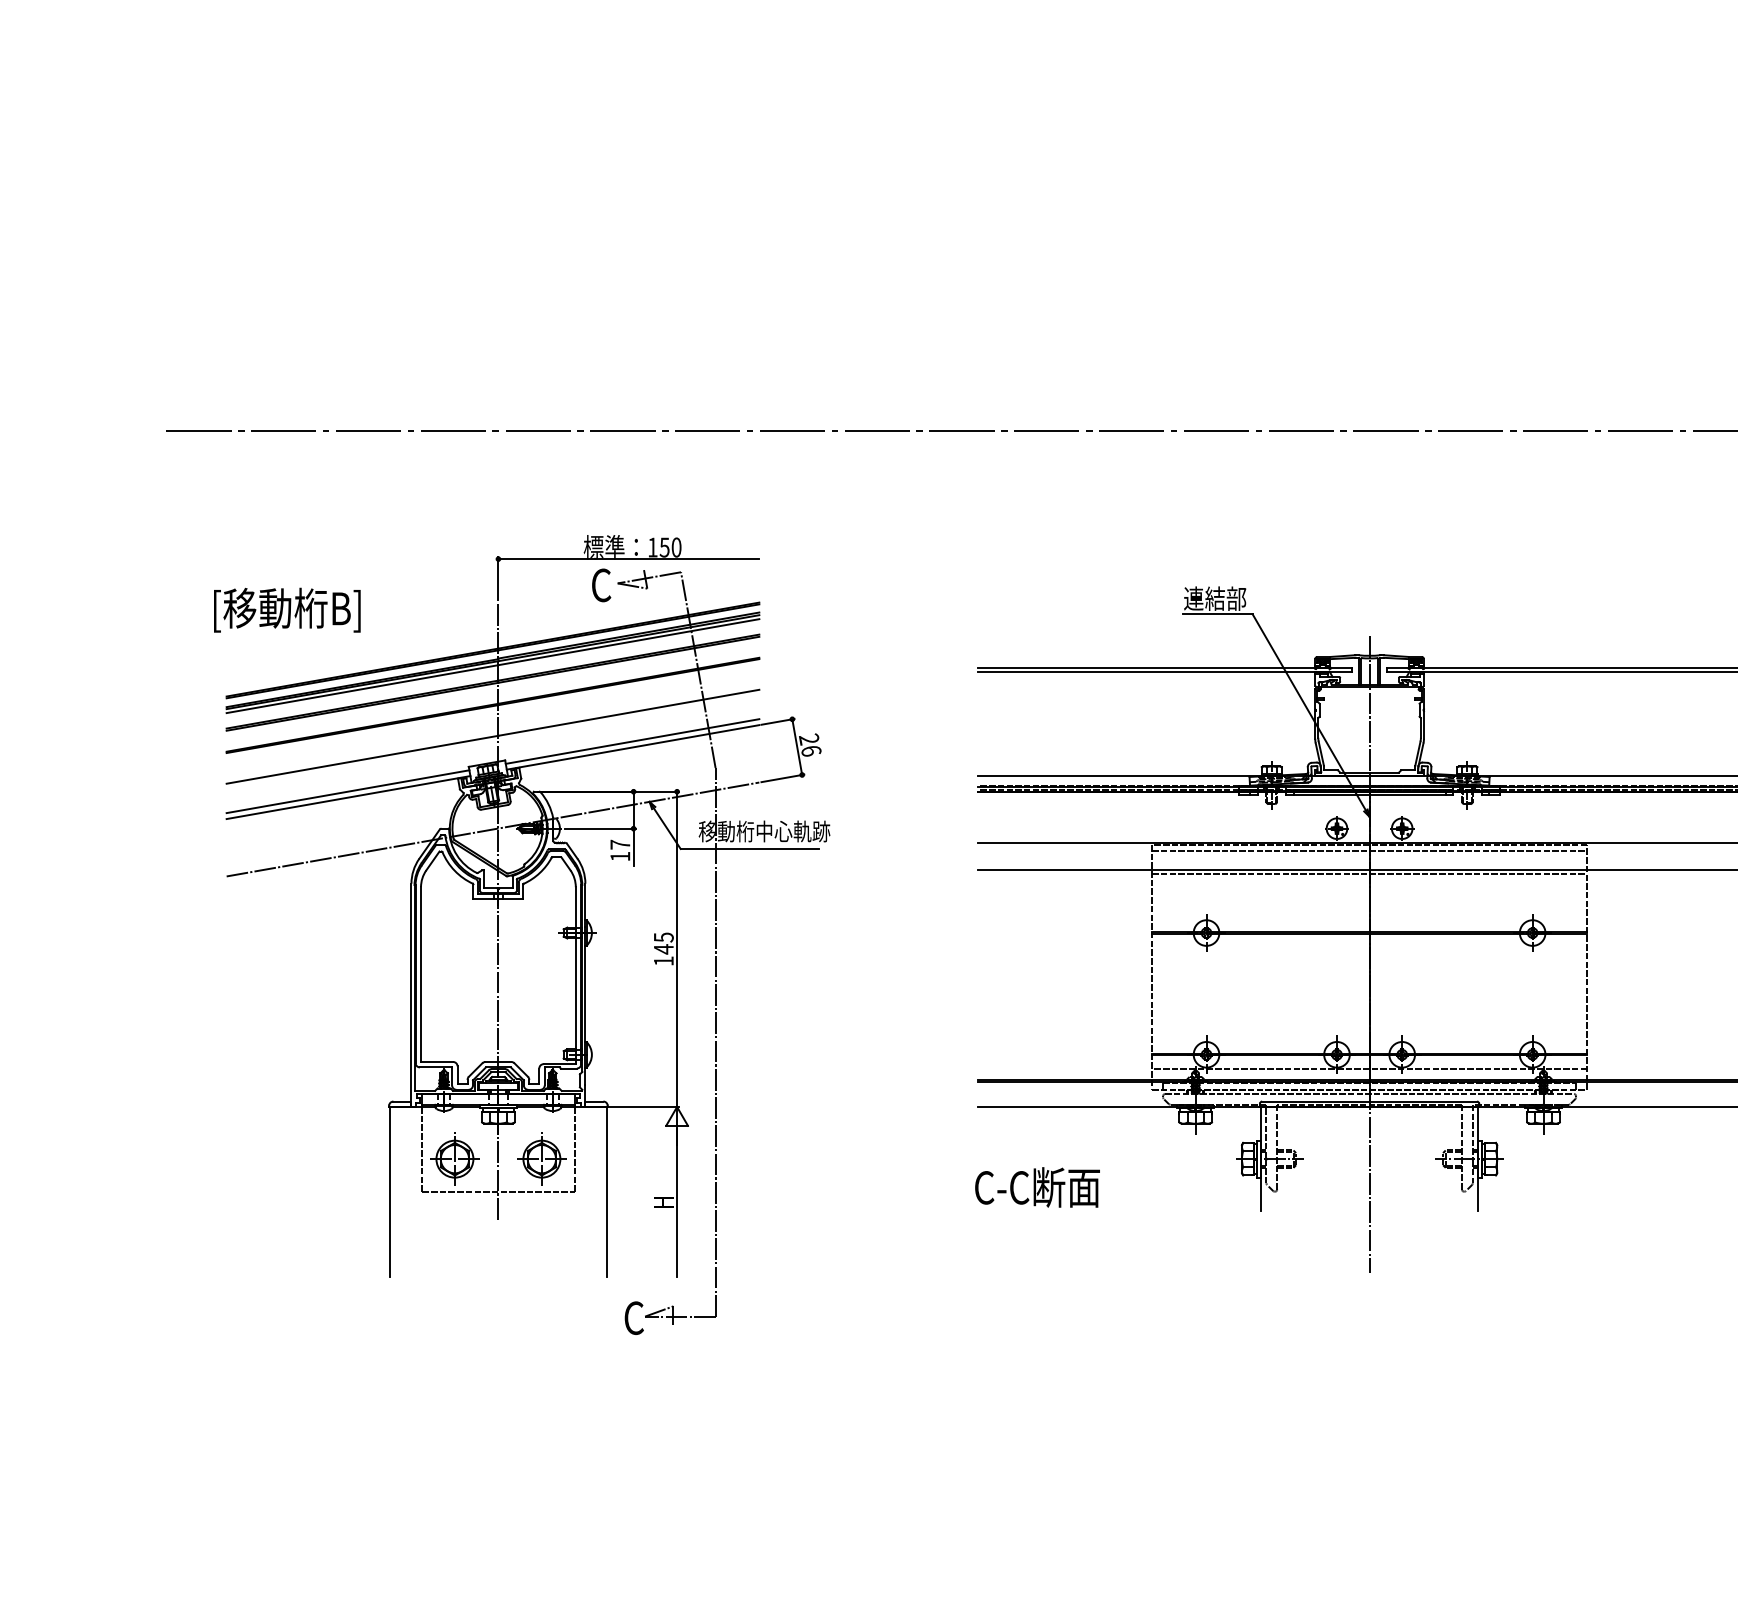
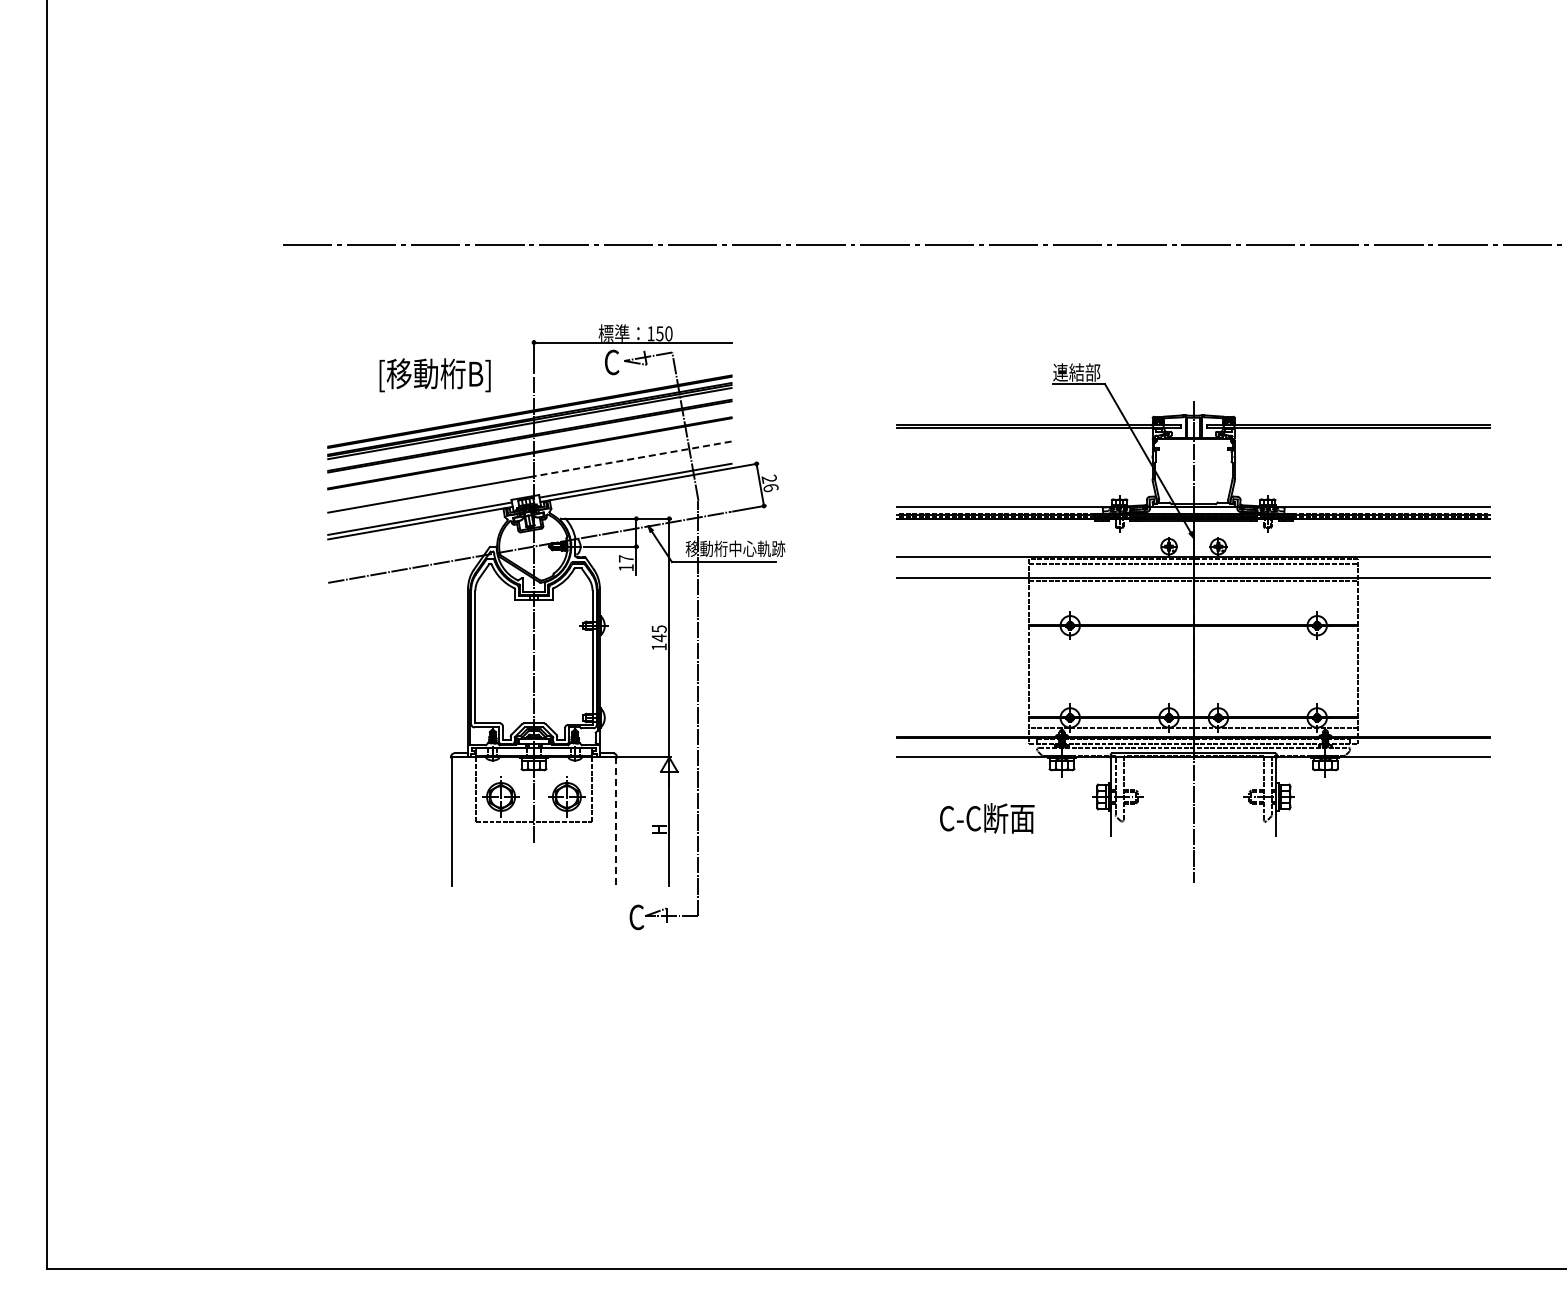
text: (286, 610) -> (434, 375), moved
line: (628, 713) -> (632, 459), solid -> dashed
text: (1037, 1187) -> (987, 818), moved
line: (607, 1192) -> (616, 822), solid -> dashed

